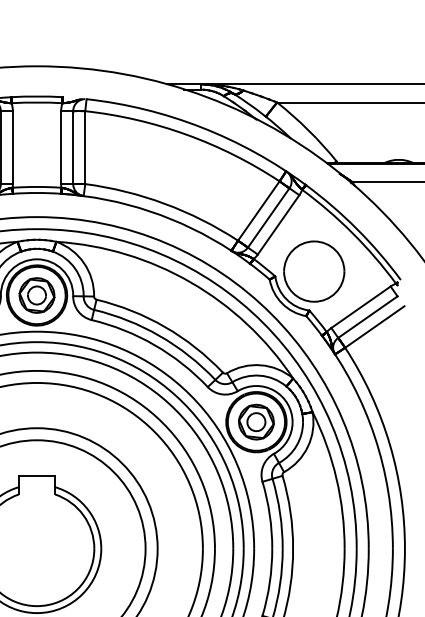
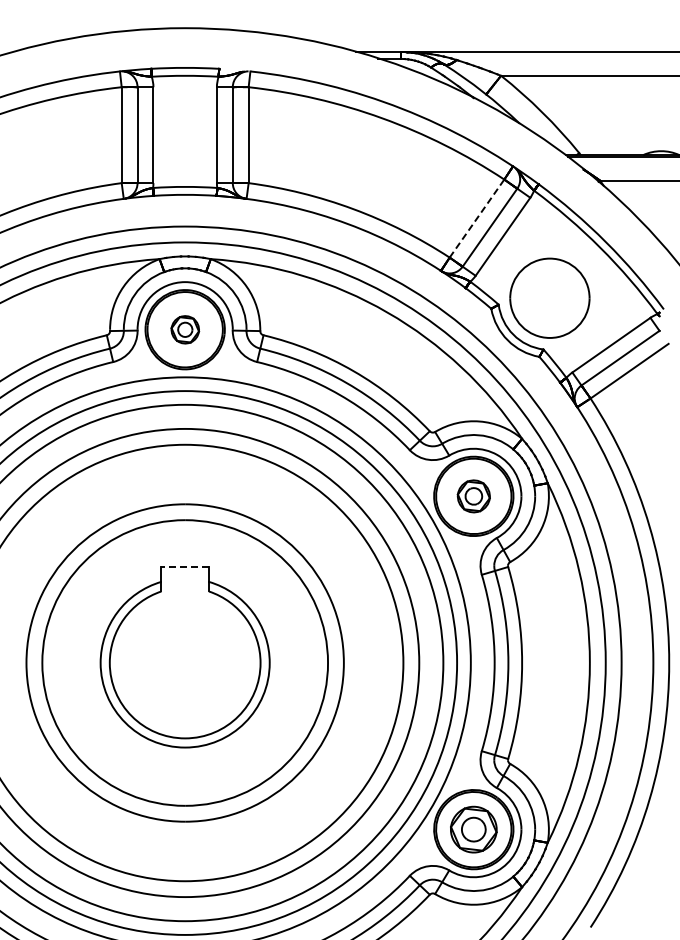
line: (259, 210) -> (477, 218), solid -> dashed
part: (37, 295) -> (185, 329), size x0.6
part: (256, 422) -> (473, 496), size x0.7
line: (37, 476) -> (185, 567), solid -> dashed

